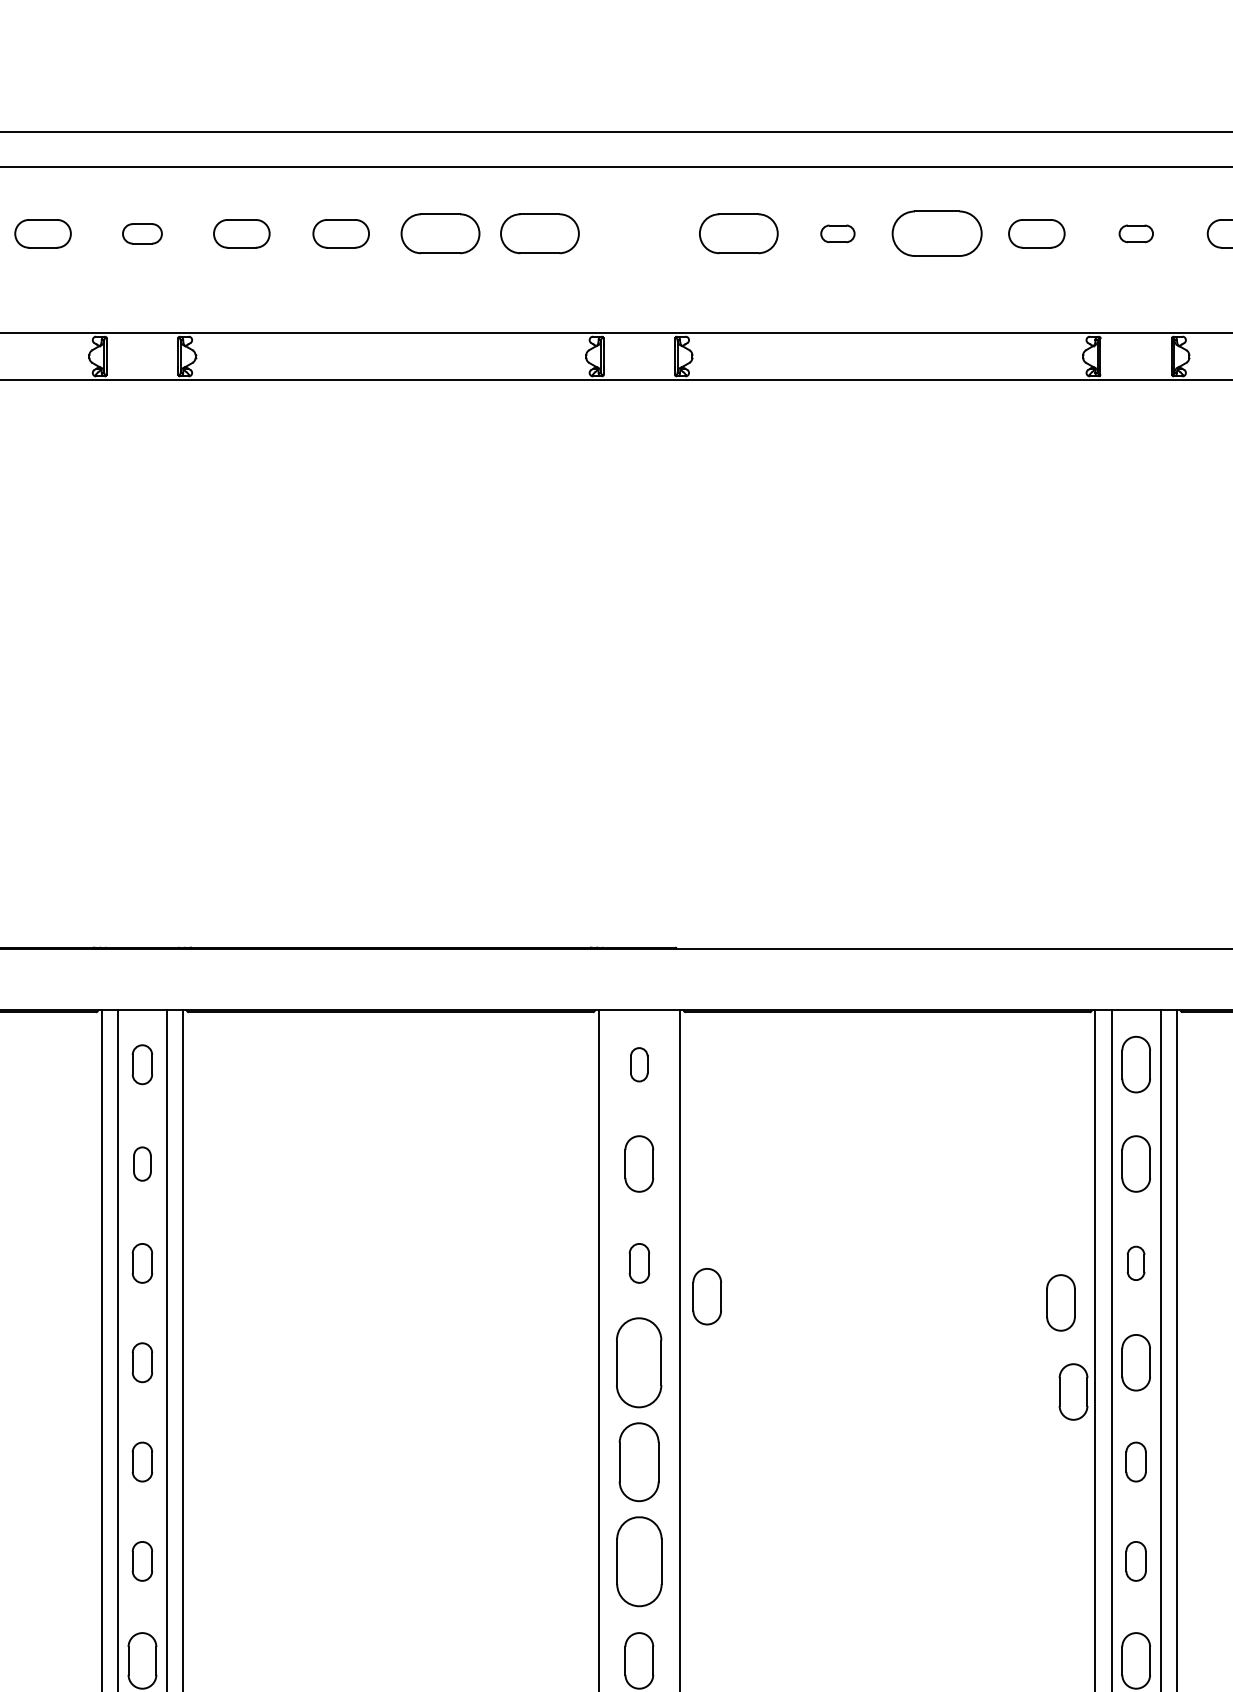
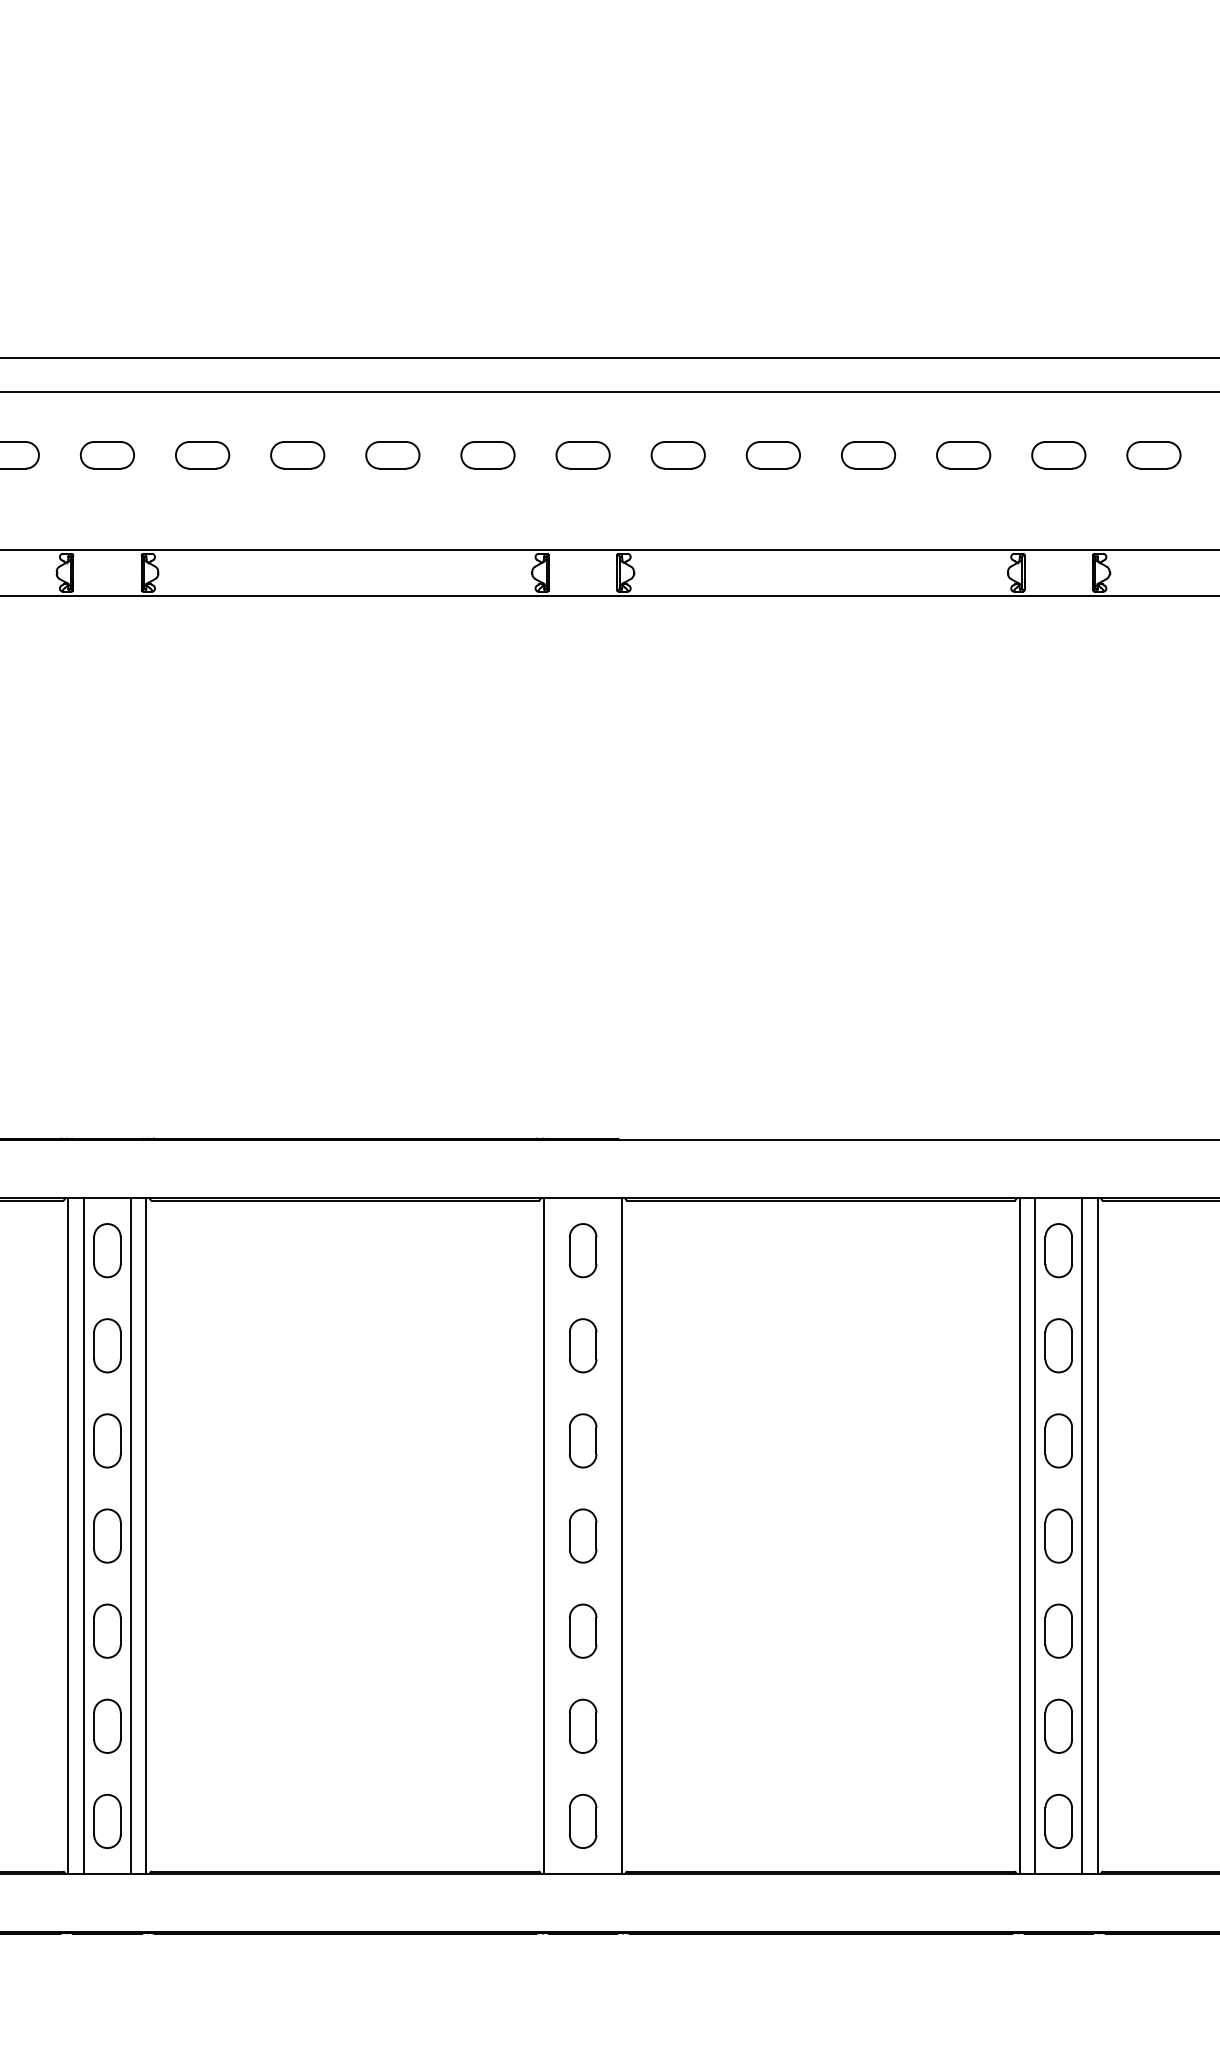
part: (142, 234) -> (107, 455), size x1.43
part: (440, 234) -> (392, 455), size x0.71
part: (539, 234) -> (487, 455), size x0.71
part: (638, 234) -> (582, 455), added
part: (737, 234) -> (677, 455), size x0.71
part: (837, 234) -> (772, 455), size x1.67
part: (937, 234) -> (868, 455), size x0.62
part: (1135, 234) -> (1058, 455), size x1.67
part: (142, 1064) -> (107, 1250), size x1.43
part: (638, 1064) -> (582, 1250), size x1.67
part: (142, 1163) -> (107, 1345), size x1.67
part: (142, 1262) -> (107, 1440), size x1.43
part: (639, 1262) -> (583, 1440), size x1.43
part: (1135, 1262) -> (1058, 1440), size x1.67
part: (707, 1296) -> (648, 1472), removed
part: (1060, 1302) -> (986, 1478), removed
part: (142, 1362) -> (107, 1535), size x1.43
part: (639, 1362) -> (583, 1535), size x0.62
part: (1073, 1391) -> (998, 1563), removed
part: (142, 1461) -> (107, 1630), size x1.43
part: (639, 1461) -> (583, 1630), size x0.71
part: (1135, 1461) -> (1058, 1630), size x1.43
part: (142, 1560) -> (107, 1725), size x1.43
part: (638, 1560) -> (582, 1725), size x0.62
part: (1135, 1560) -> (1058, 1725), size x1.43

